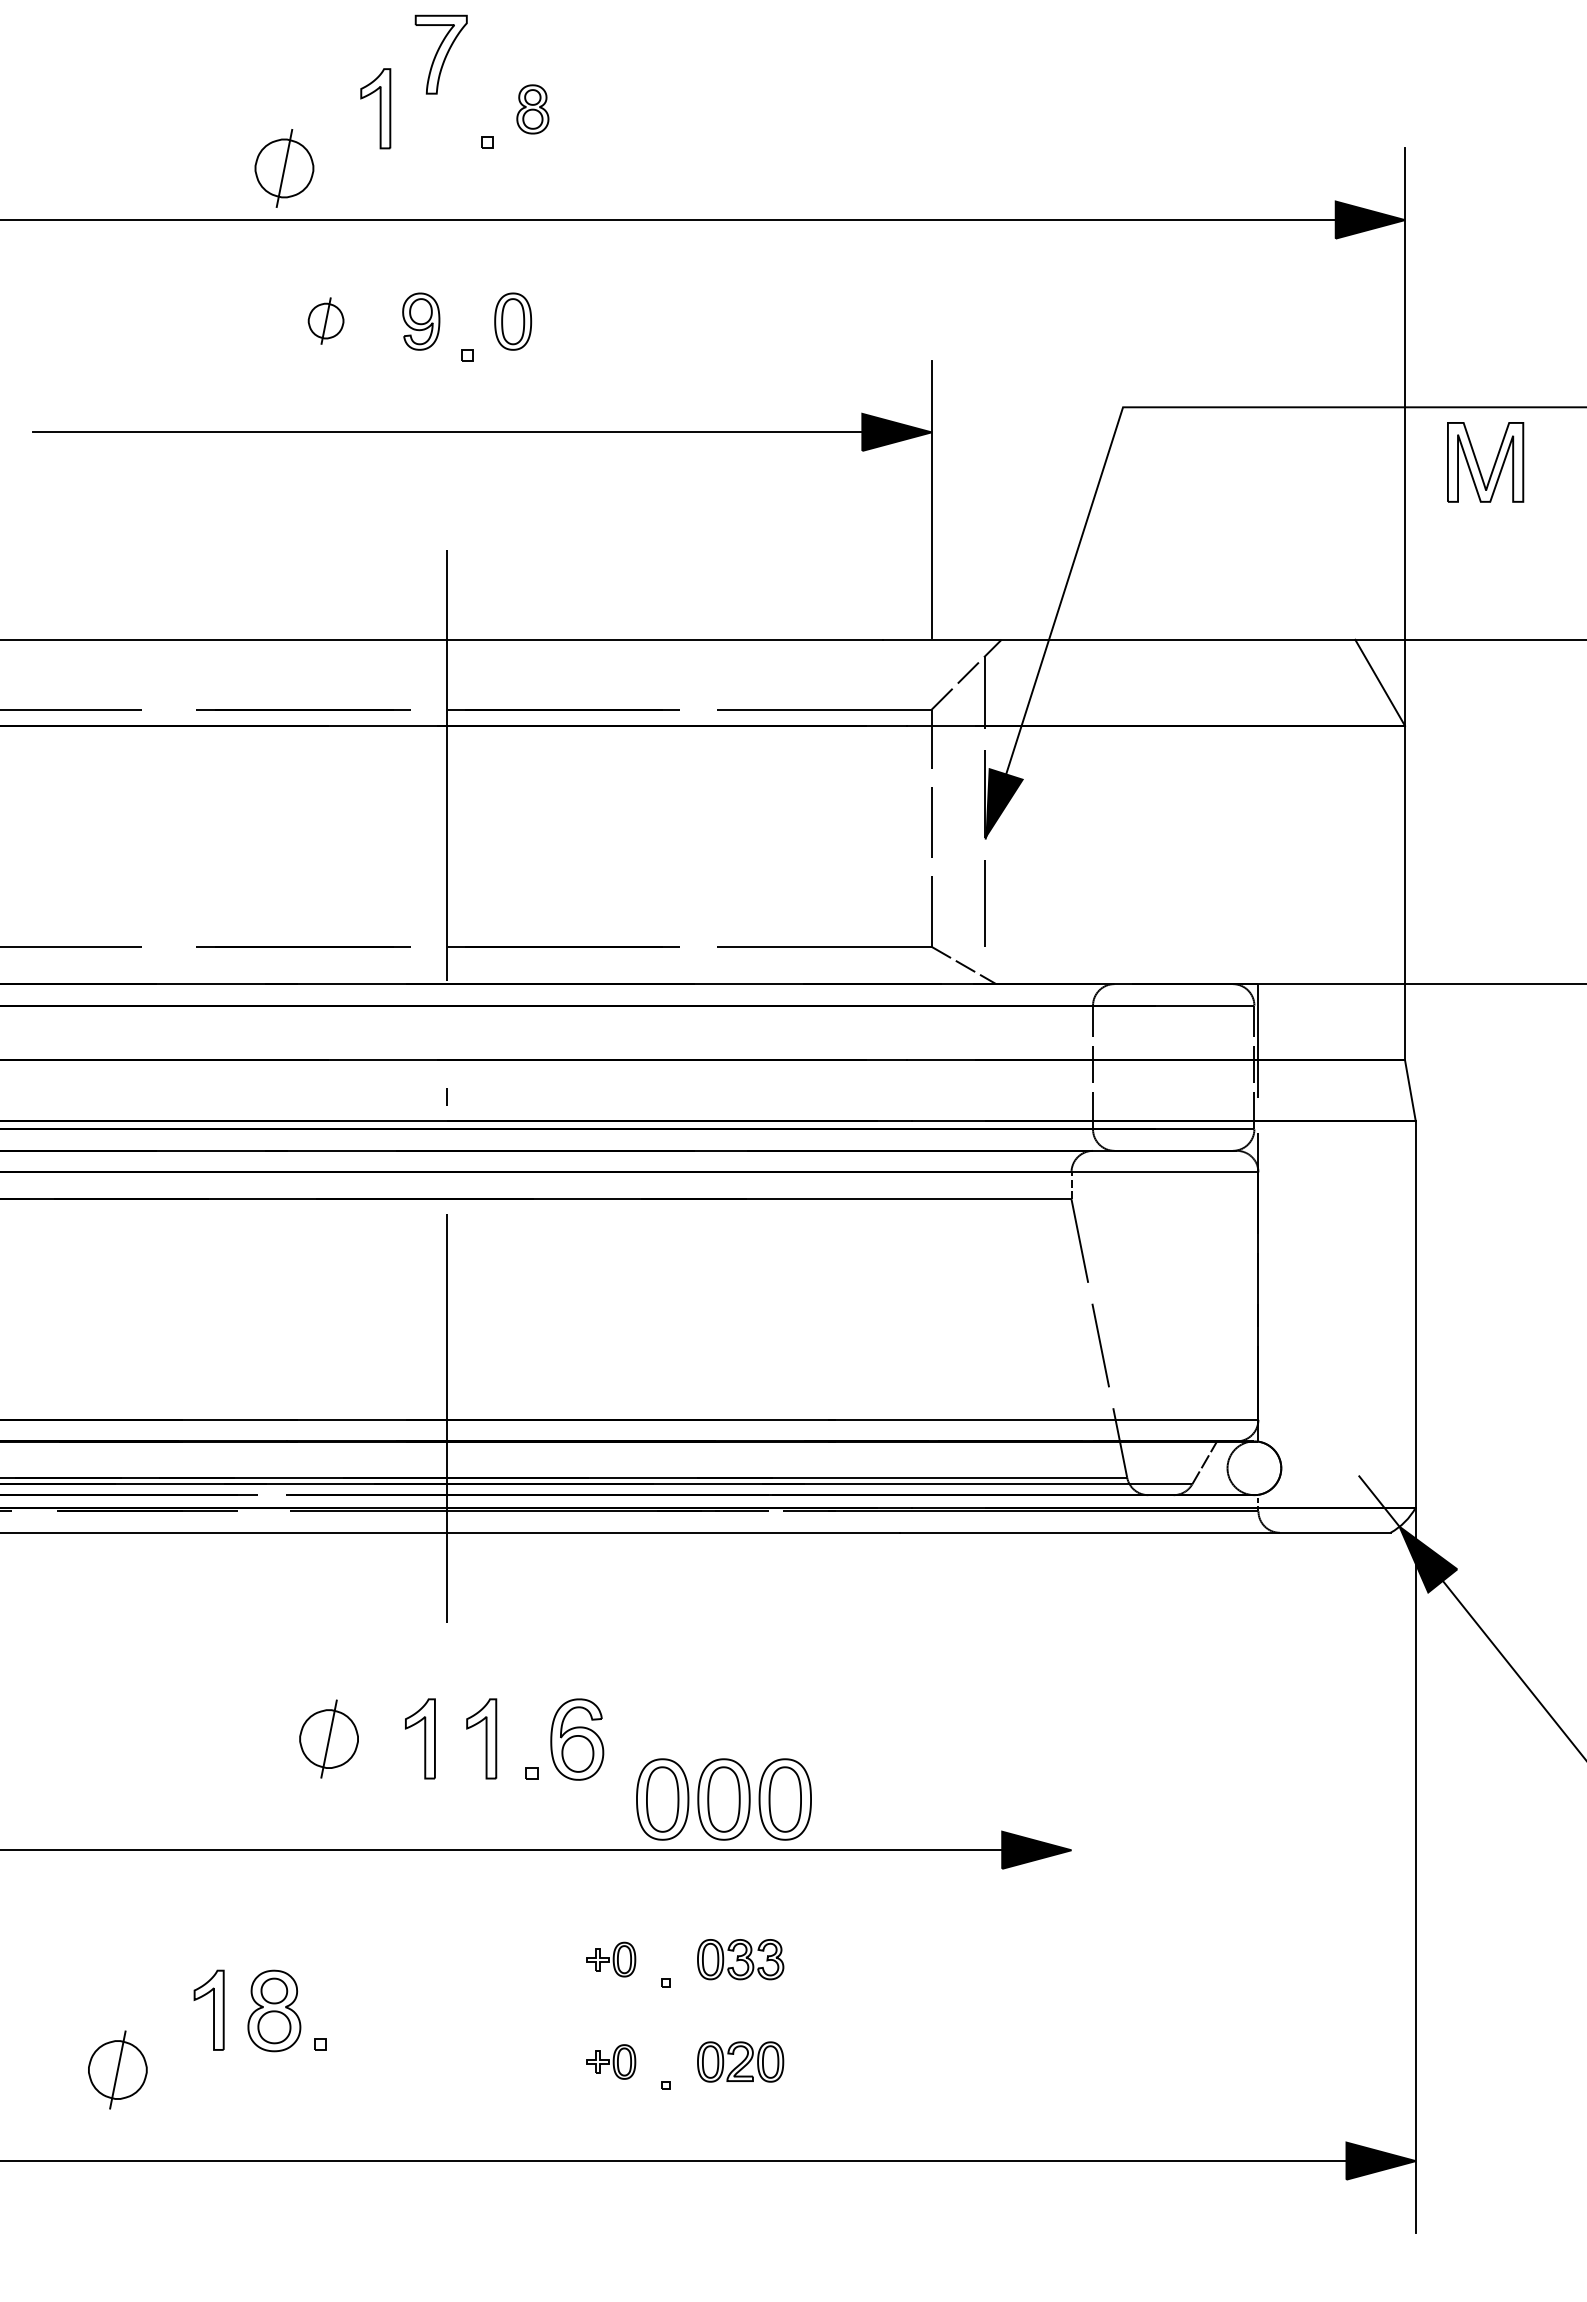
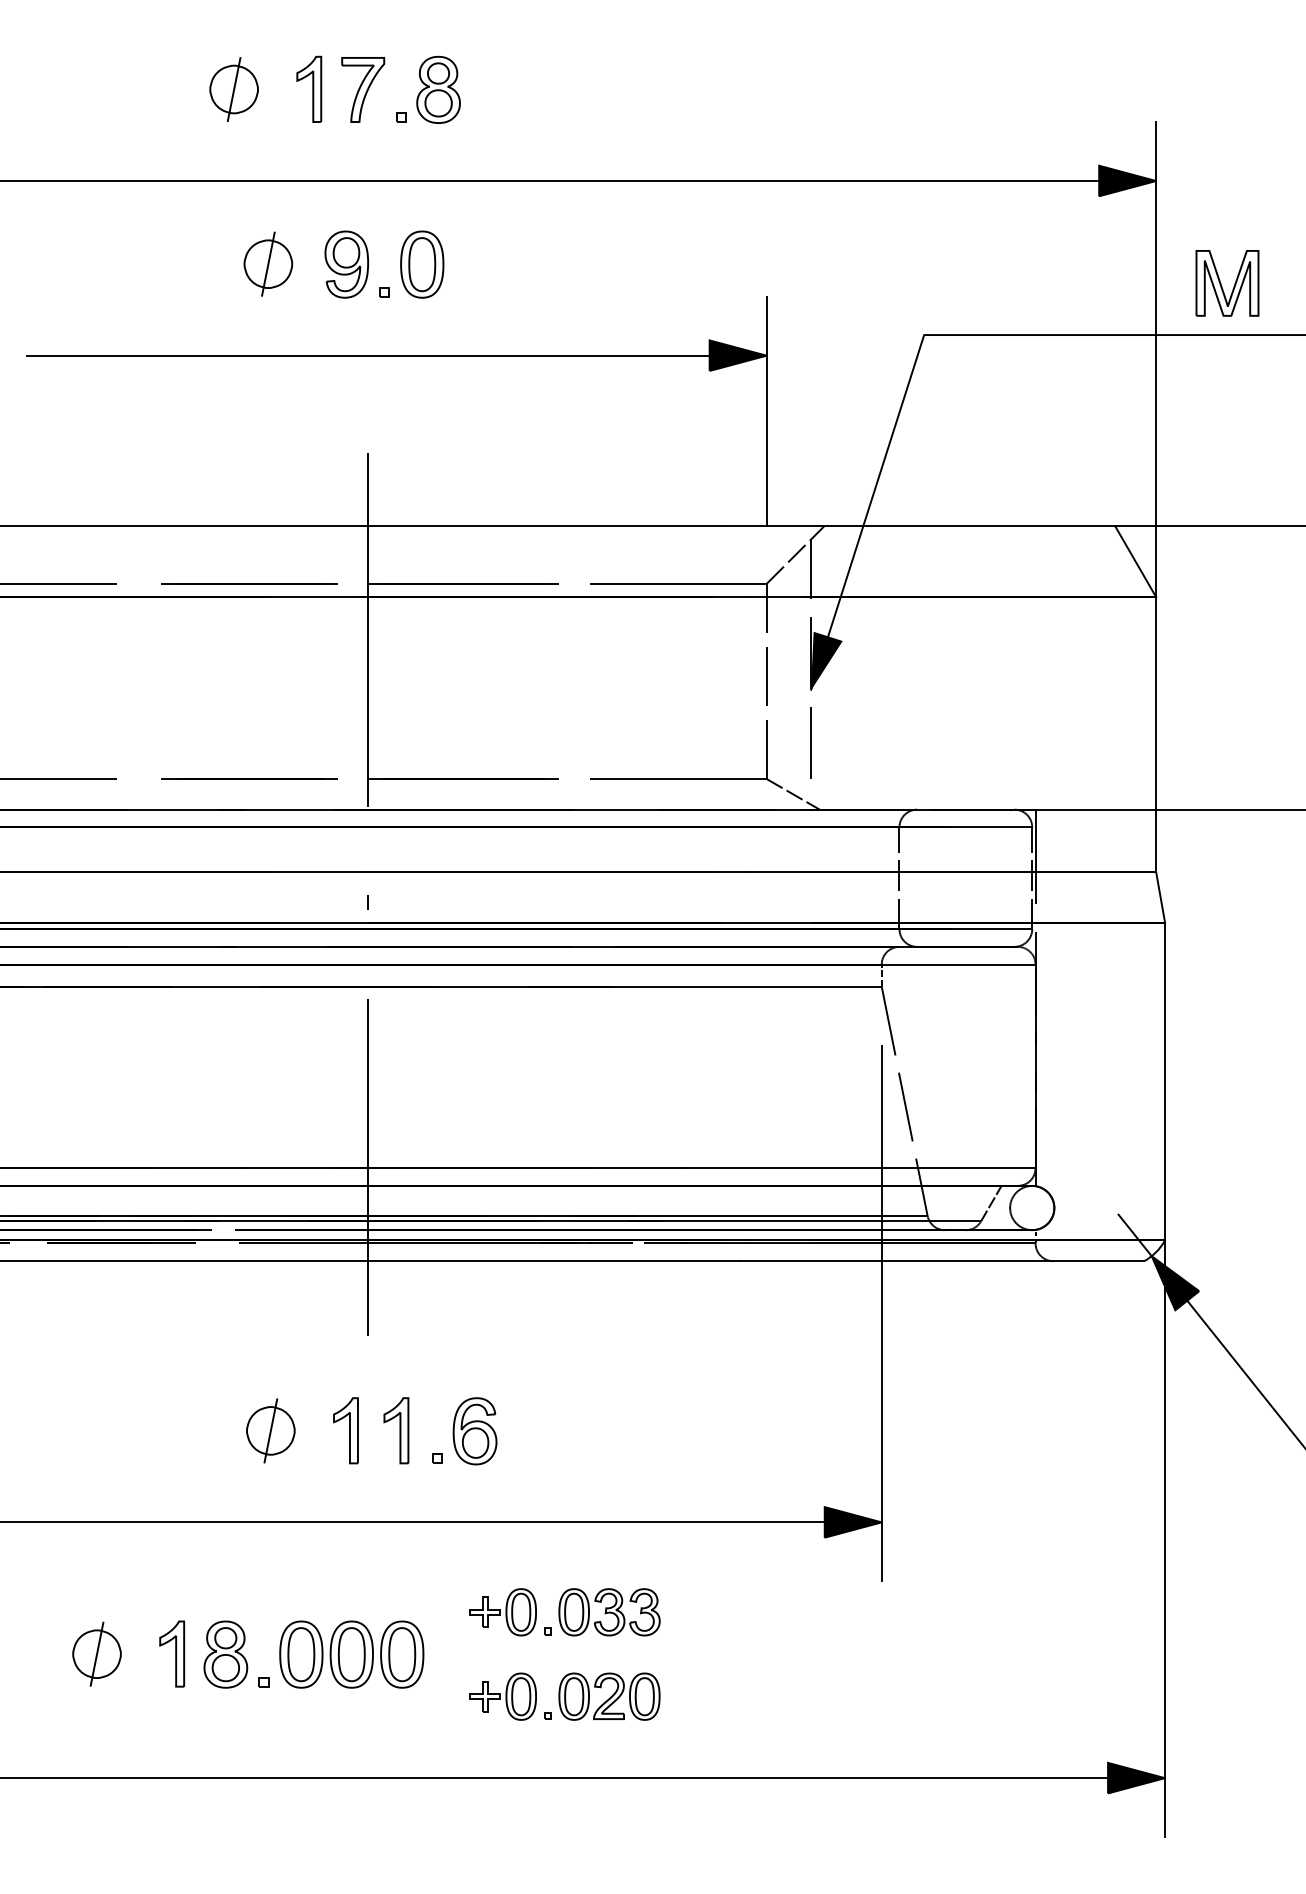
part: (441, 54) -> (363, 89), moved
part: (532, 108) -> (438, 89), size x1.67
part: (283, 168) -> (233, 89), moved
part: (326, 320) -> (268, 263), size x1.67
part: (421, 321) -> (346, 264), size x1.43
part: (513, 321) -> (422, 264), size x1.43
part: (1485, 462) -> (1227, 283), moved
line: (1071, 1596) -> (881, 1313), added
part: (723, 1799) -> (351, 1654), moved
part: (610, 1959) -> (502, 1612), size x1.67
part: (740, 1959) -> (609, 1612), size x1.43
part: (610, 2061) -> (502, 1696), size x1.67
part: (740, 2061) -> (609, 1696), size x1.43
part: (117, 2069) -> (96, 1653), moved

